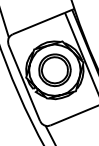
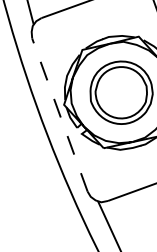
line: (24, 82) -> (60, 114), solid -> dashed

